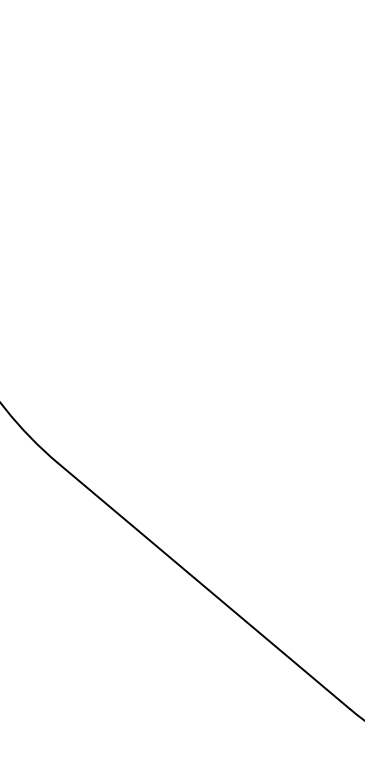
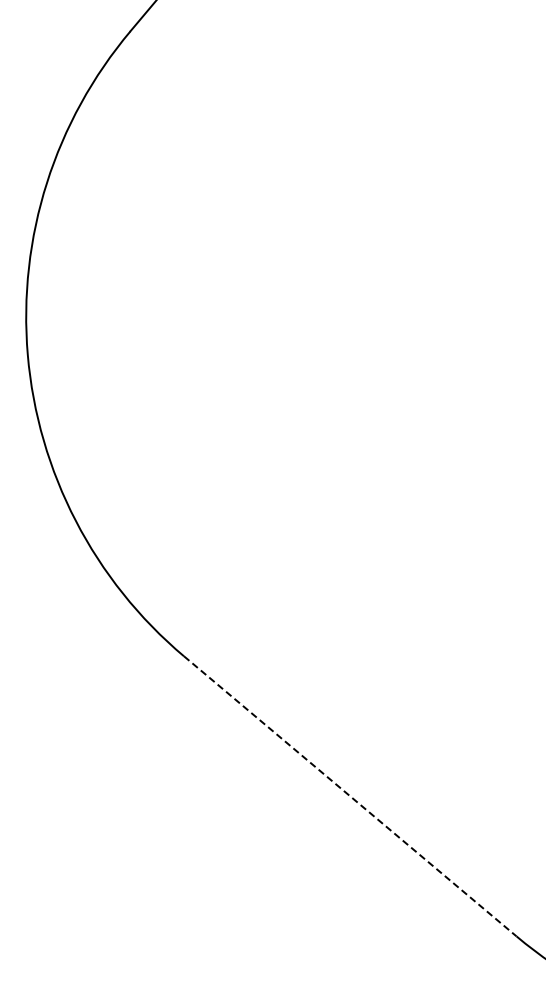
line: (204, 586) -> (350, 796), solid -> dashed

